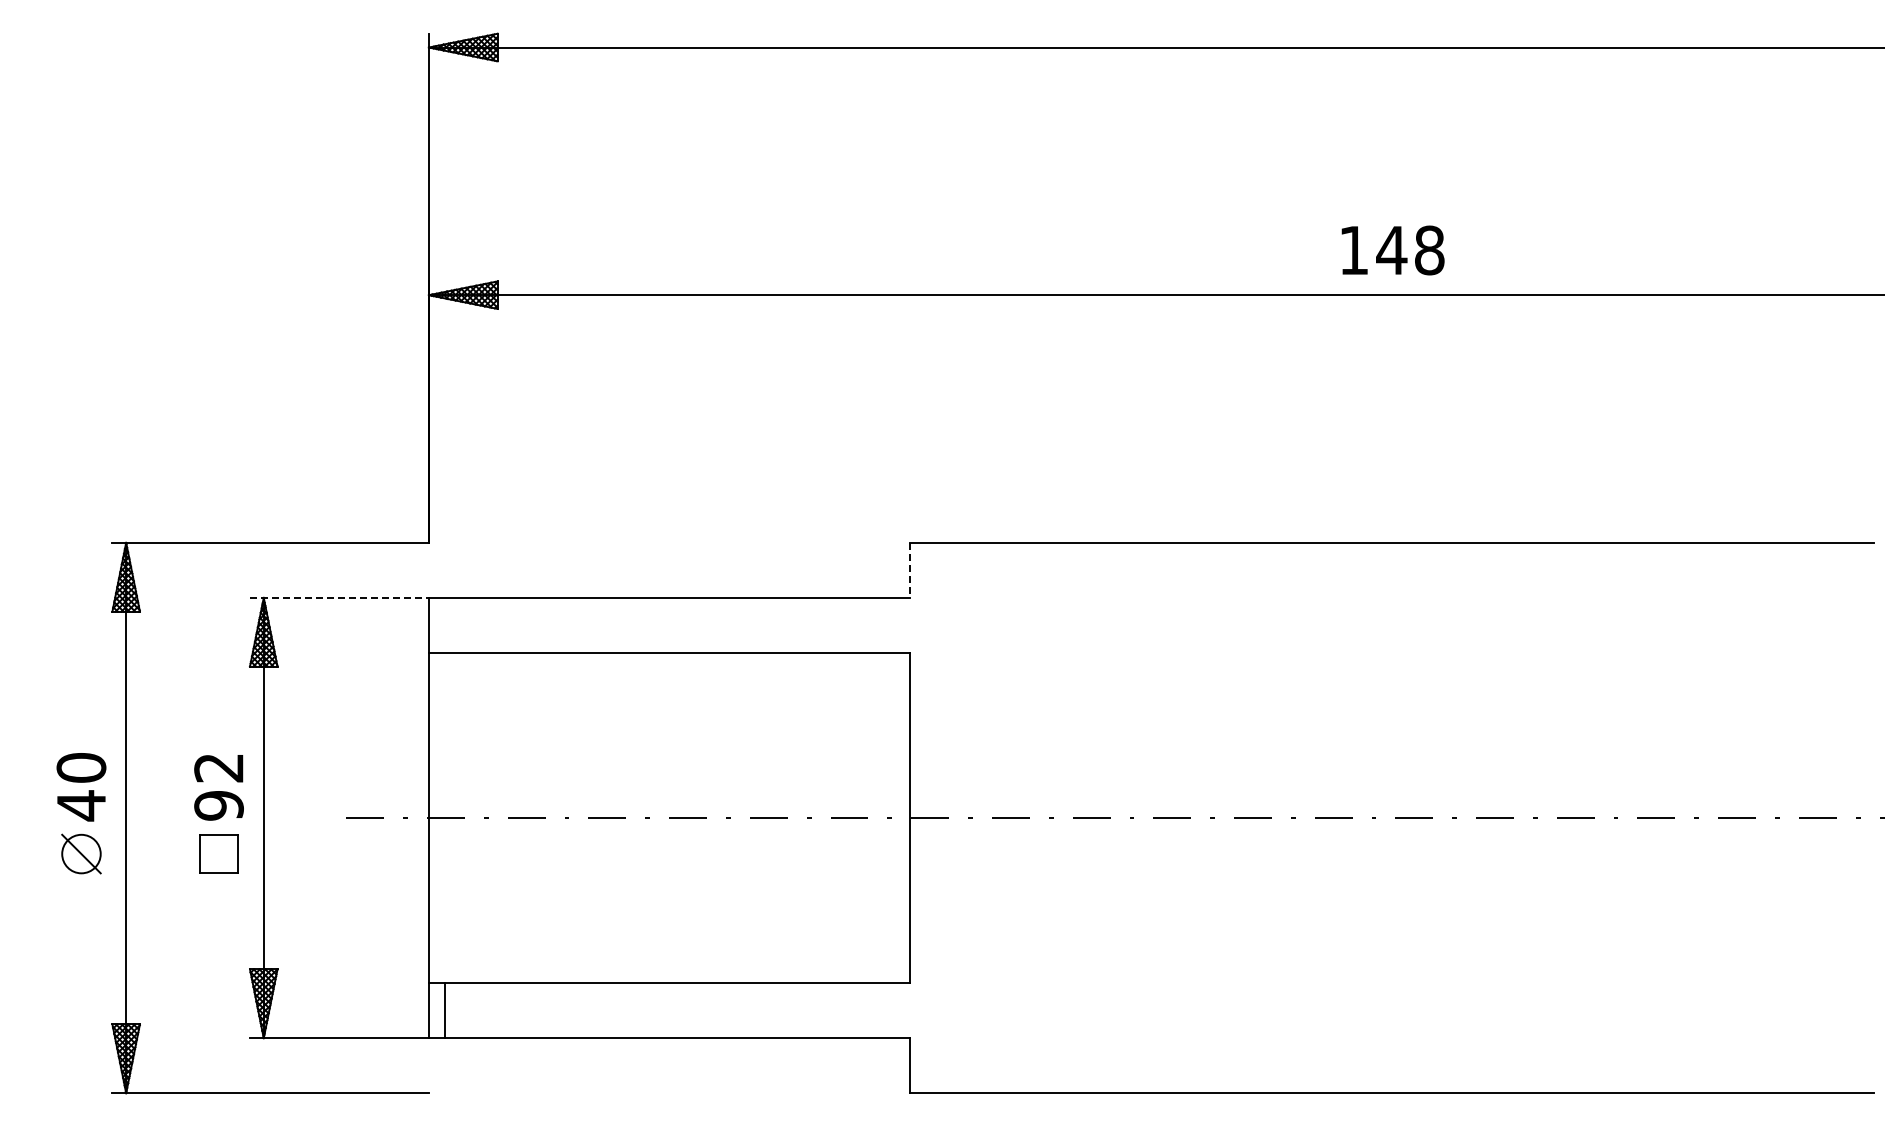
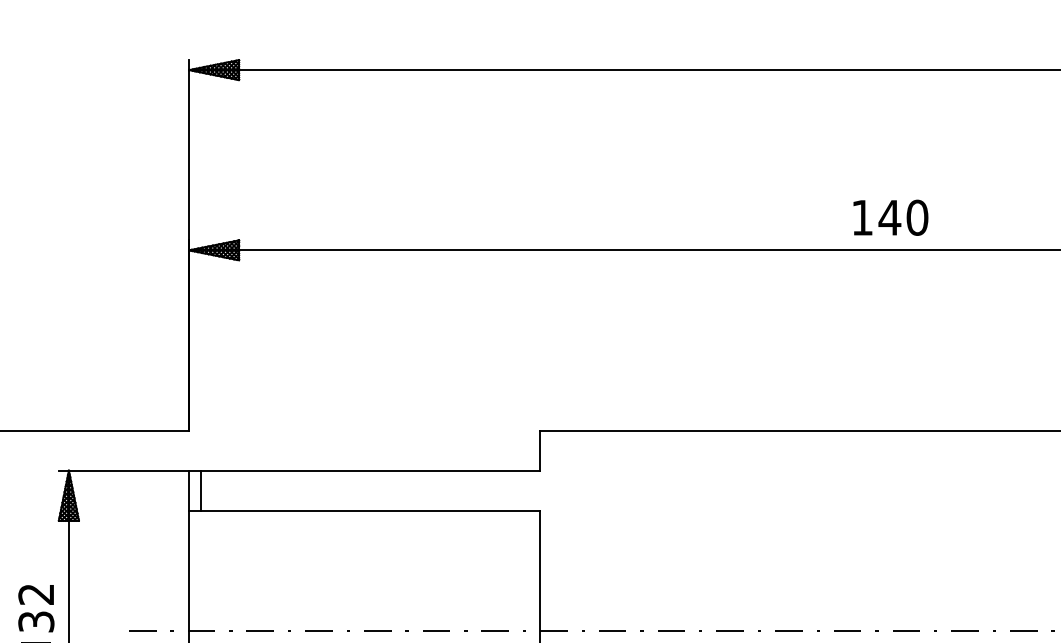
text: (1429, 250) -> (917, 217), 148 -> 140
line: (910, 570) -> (539, 450), dashed -> solid
line: (339, 597) -> (124, 470), dashed -> solid
line: (445, 624) -> (201, 490), added
text: (218, 805) -> (35, 621), 92 -> 32

